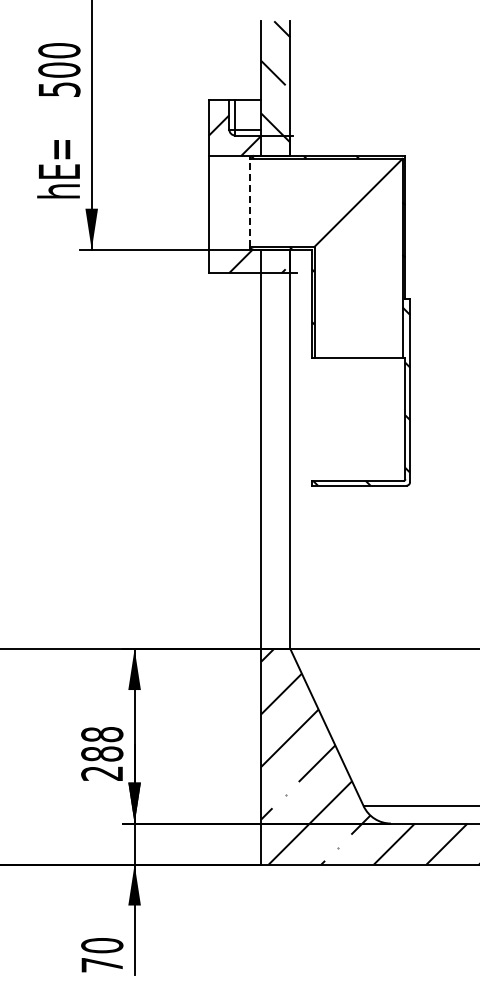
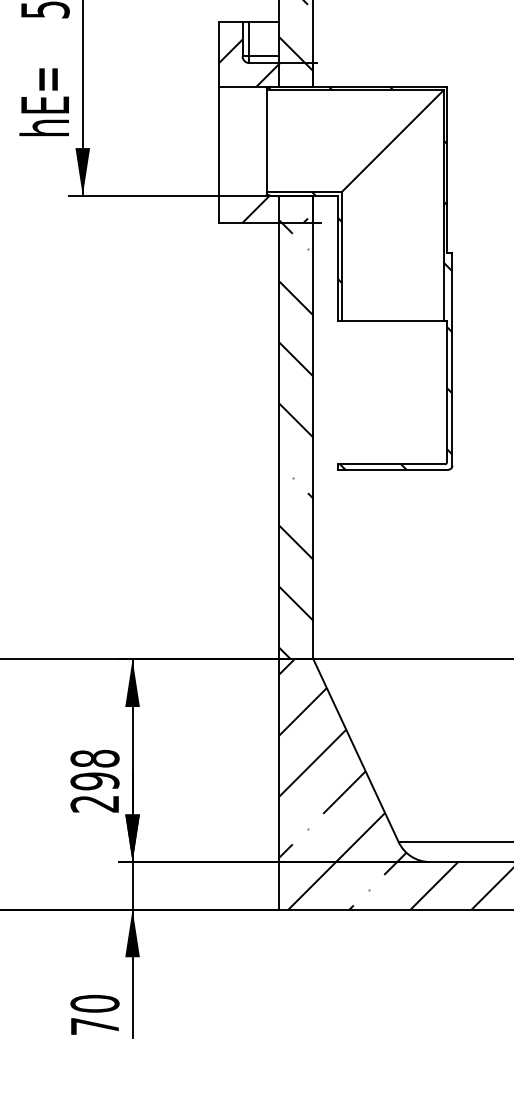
line: (250, 202) -> (267, 140), dashed -> solid
hatch: (275, 460) -> (296, 440), added
text: (102, 753) -> (95, 780), 288 -> 298

